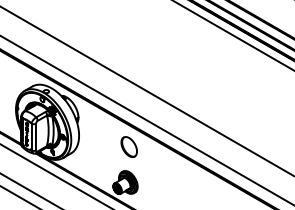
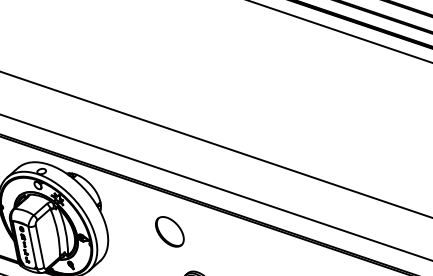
part: (128, 146) -> (168, 231), moved

